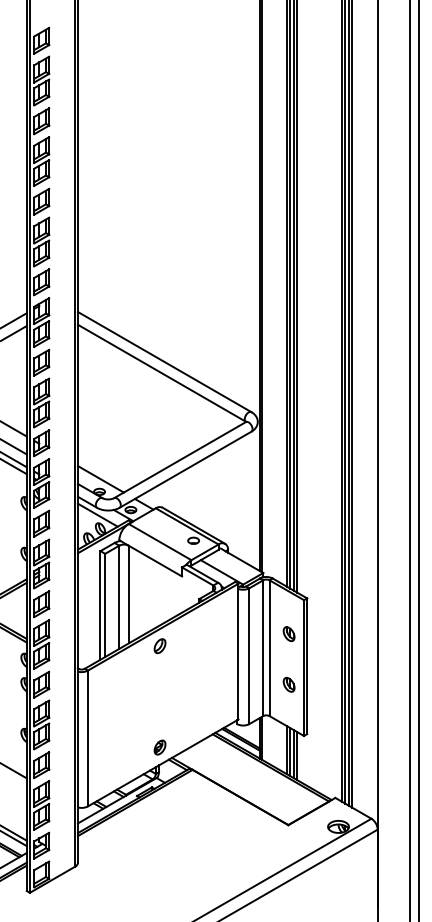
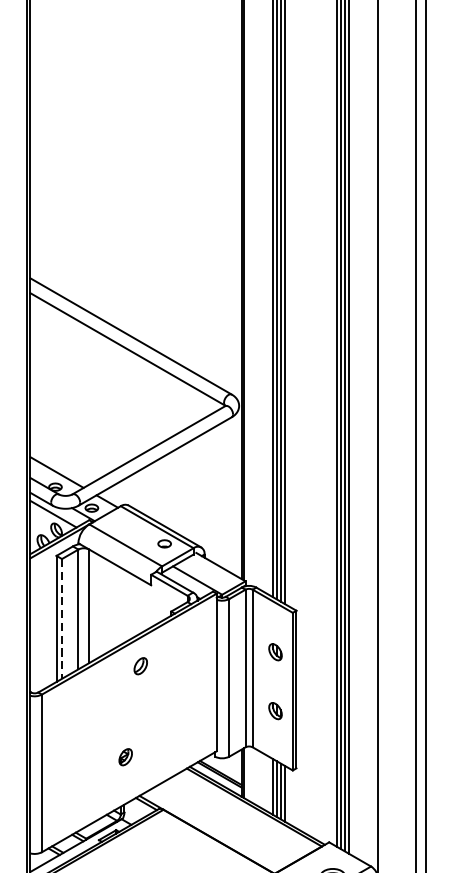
line: (105, 605) -> (62, 618), solid -> dashed
part: (159, 646) -> (140, 666), moved
part: (159, 747) -> (125, 757), moved

